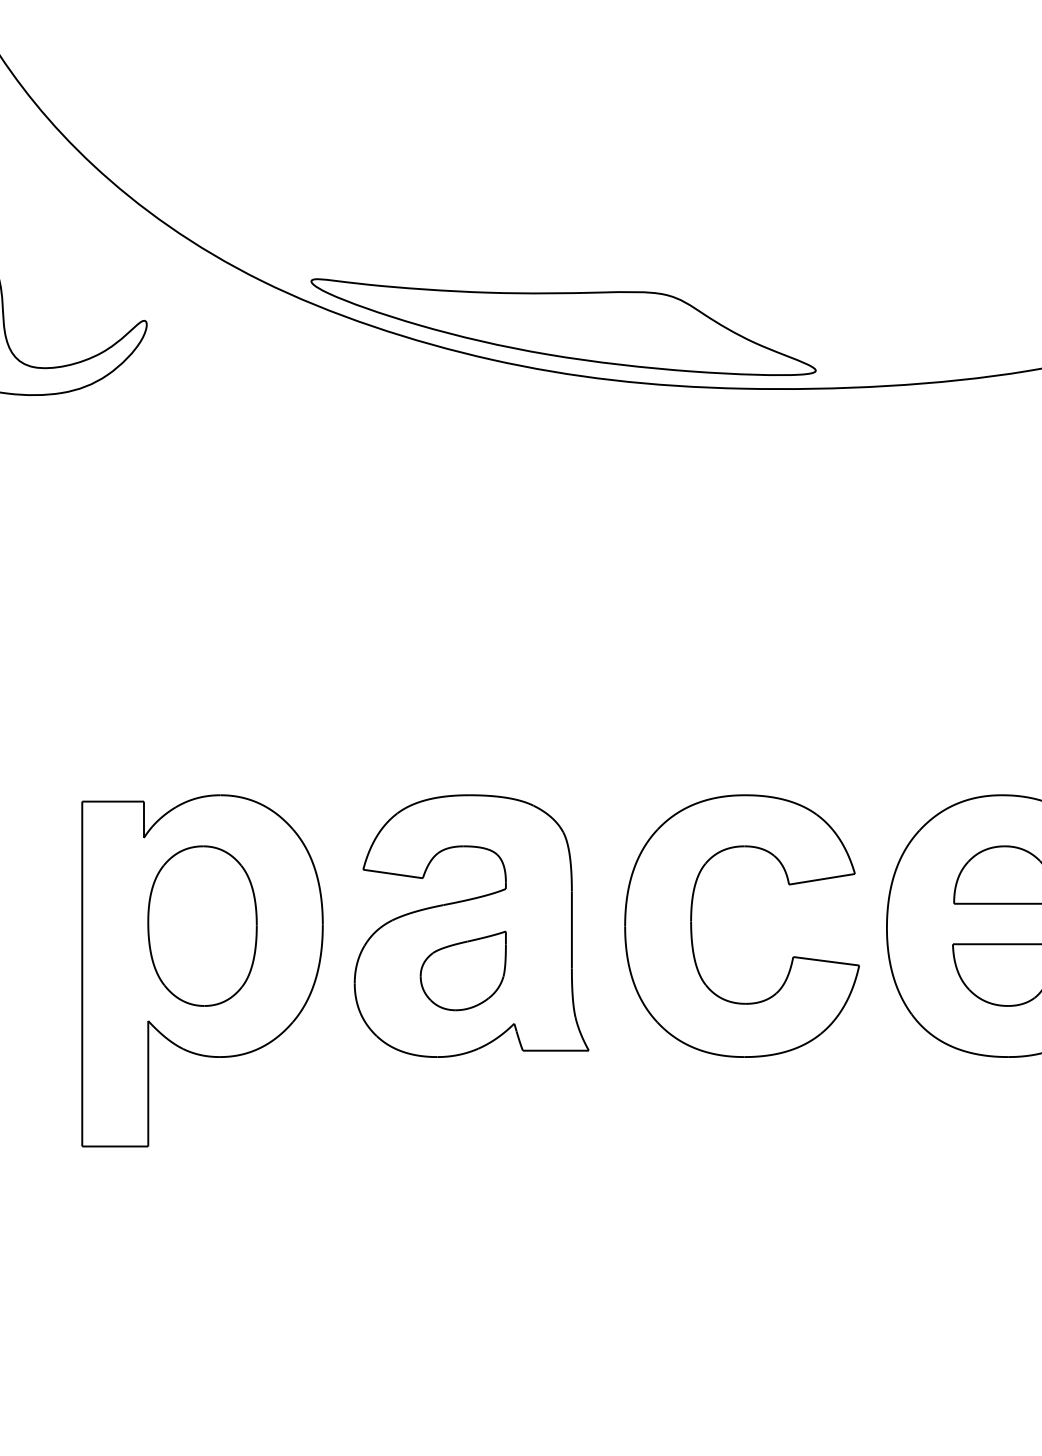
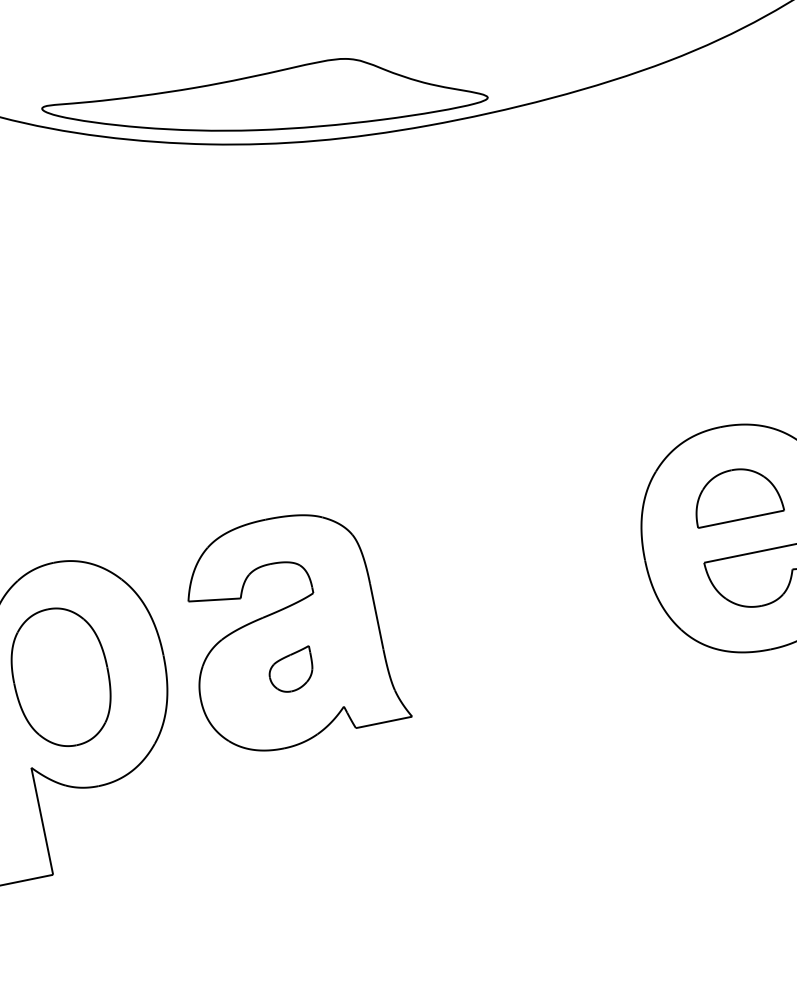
part: (692, 926) -> (479, 592), removed
part: (462, 970) -> (290, 670), size x0.6

